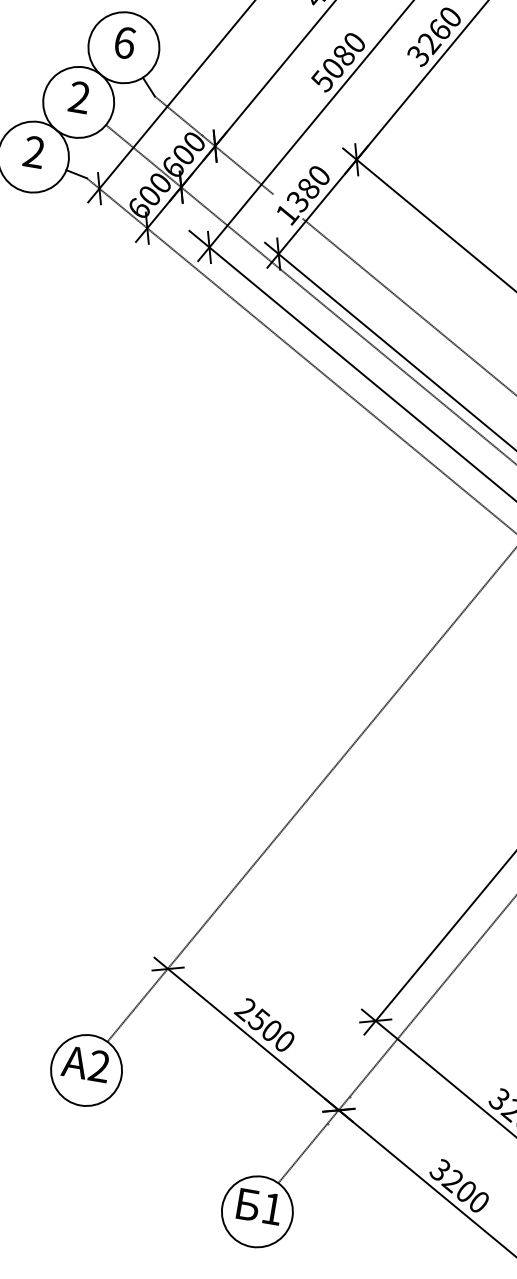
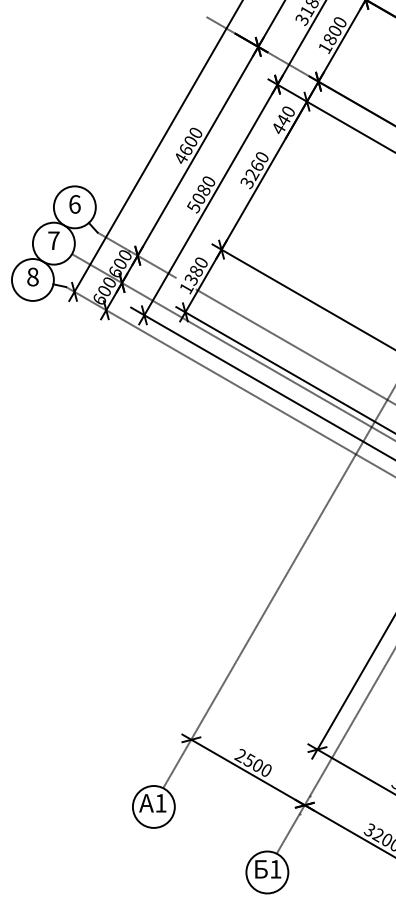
text: (78, 97) -> (53, 240), 2 -> 7
text: (33, 151) -> (32, 276), 2 -> 8
text: (98, 1064) -> (160, 802), 2 -> 1

